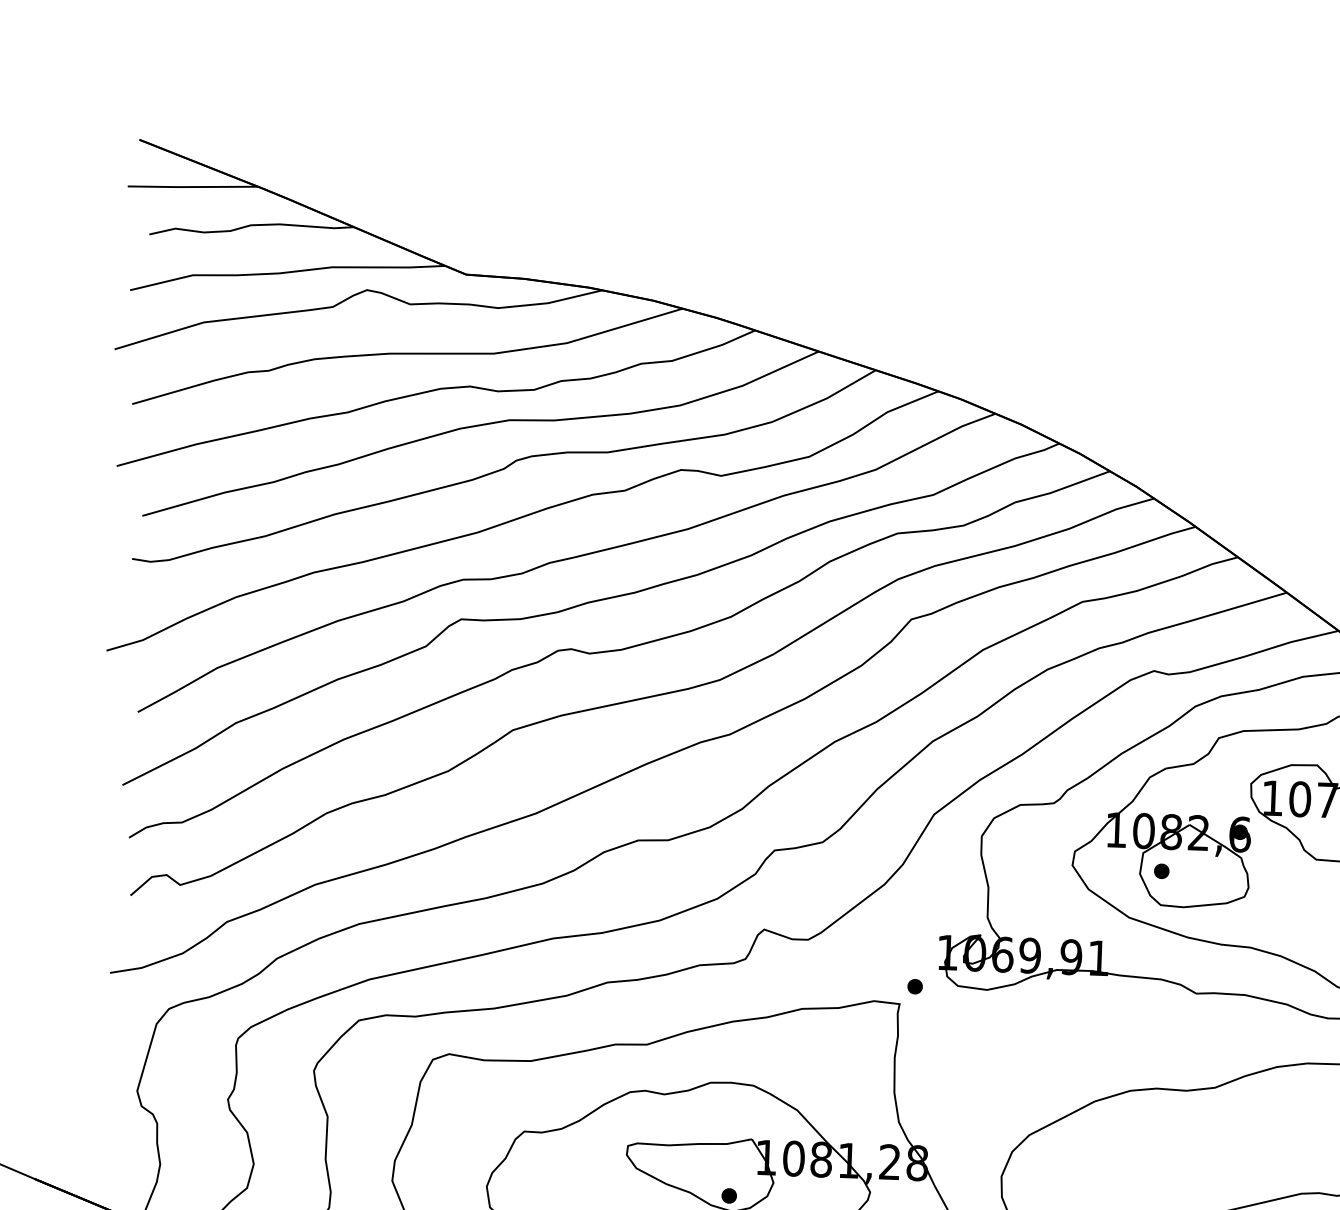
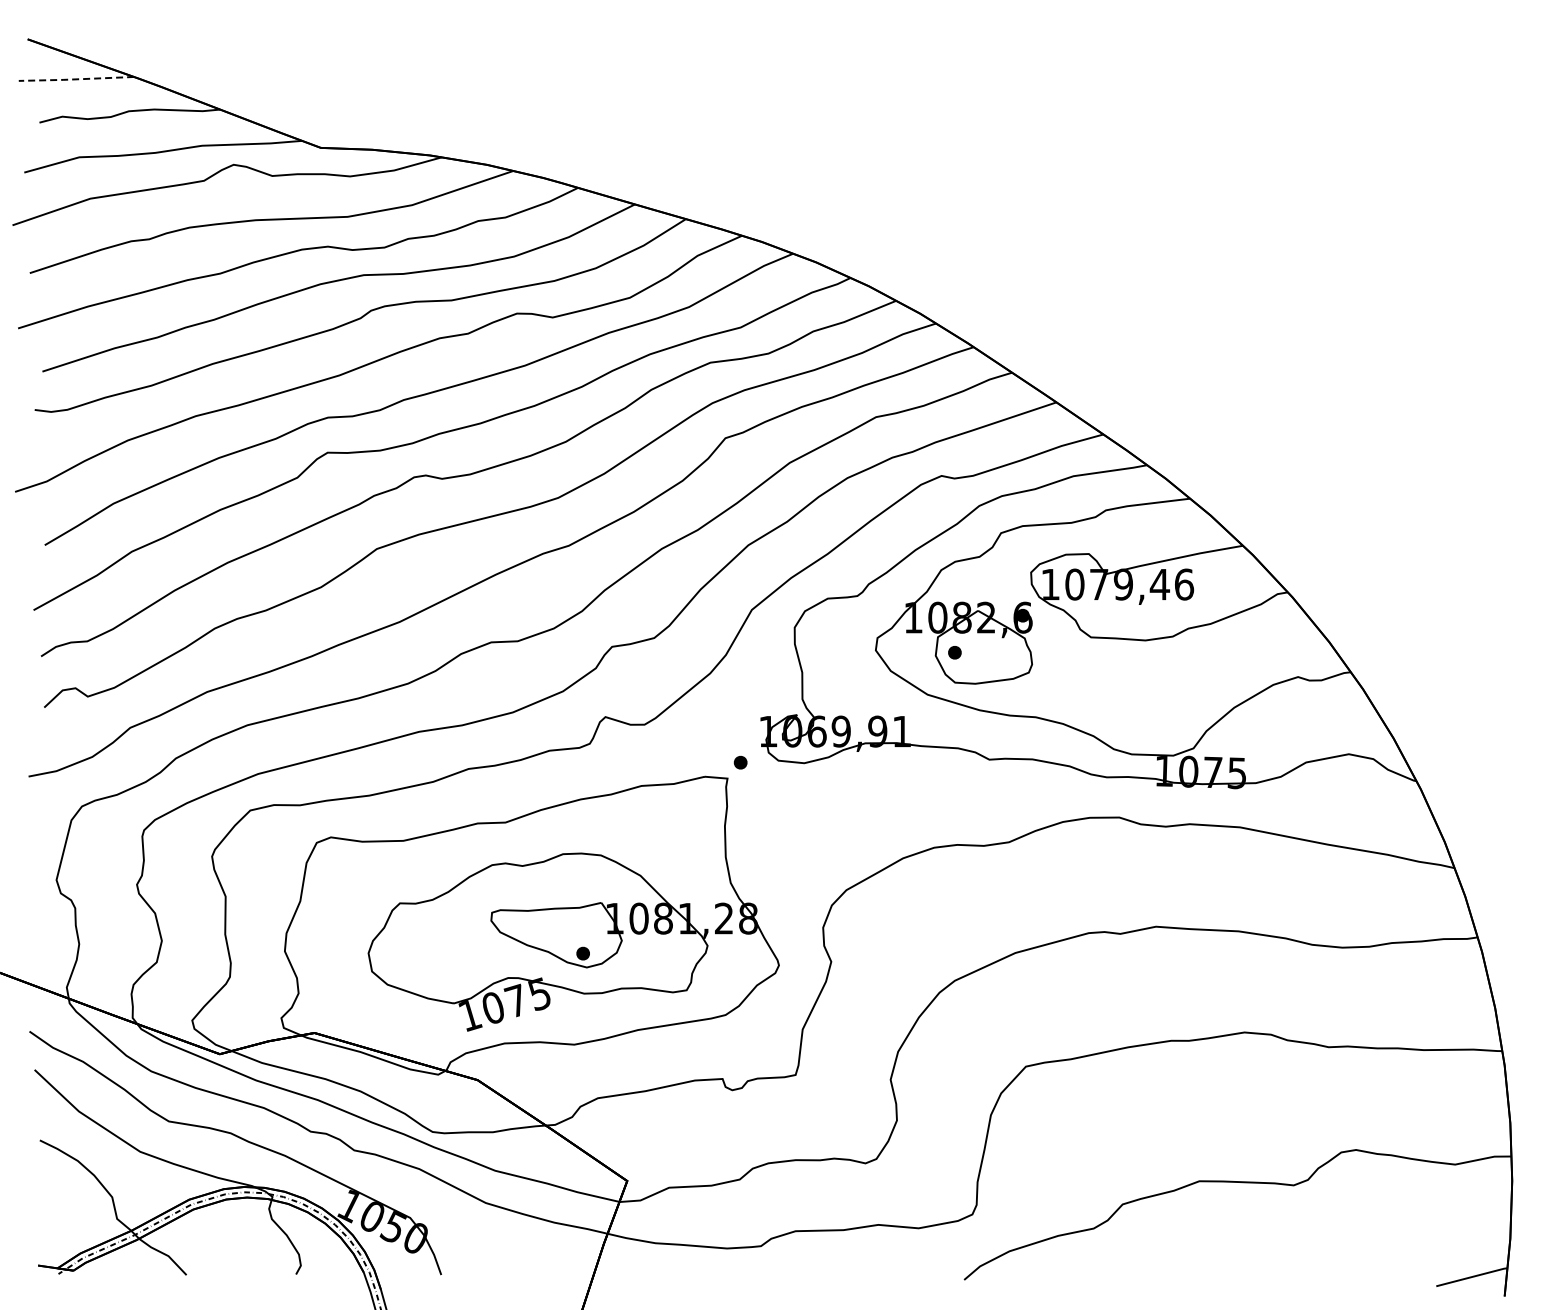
line: (191, 187) -> (75, 79), solid -> dashed

